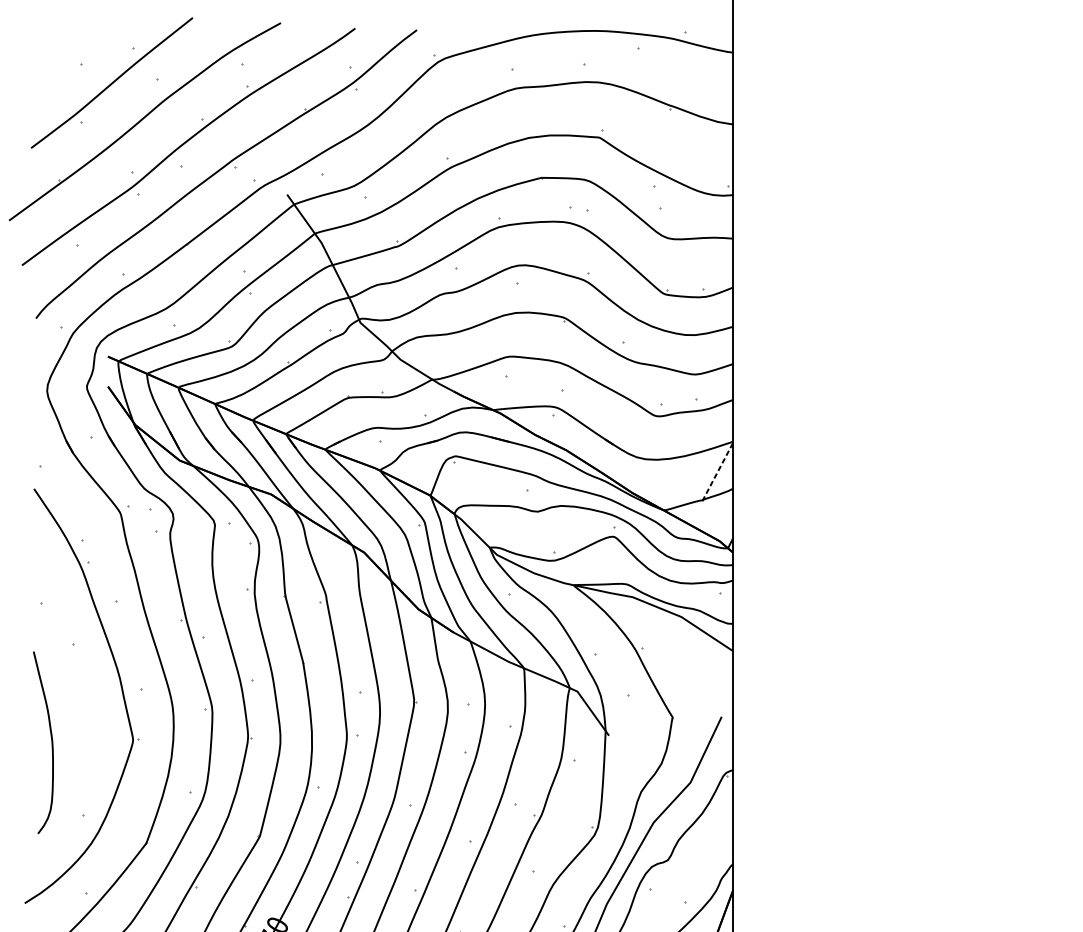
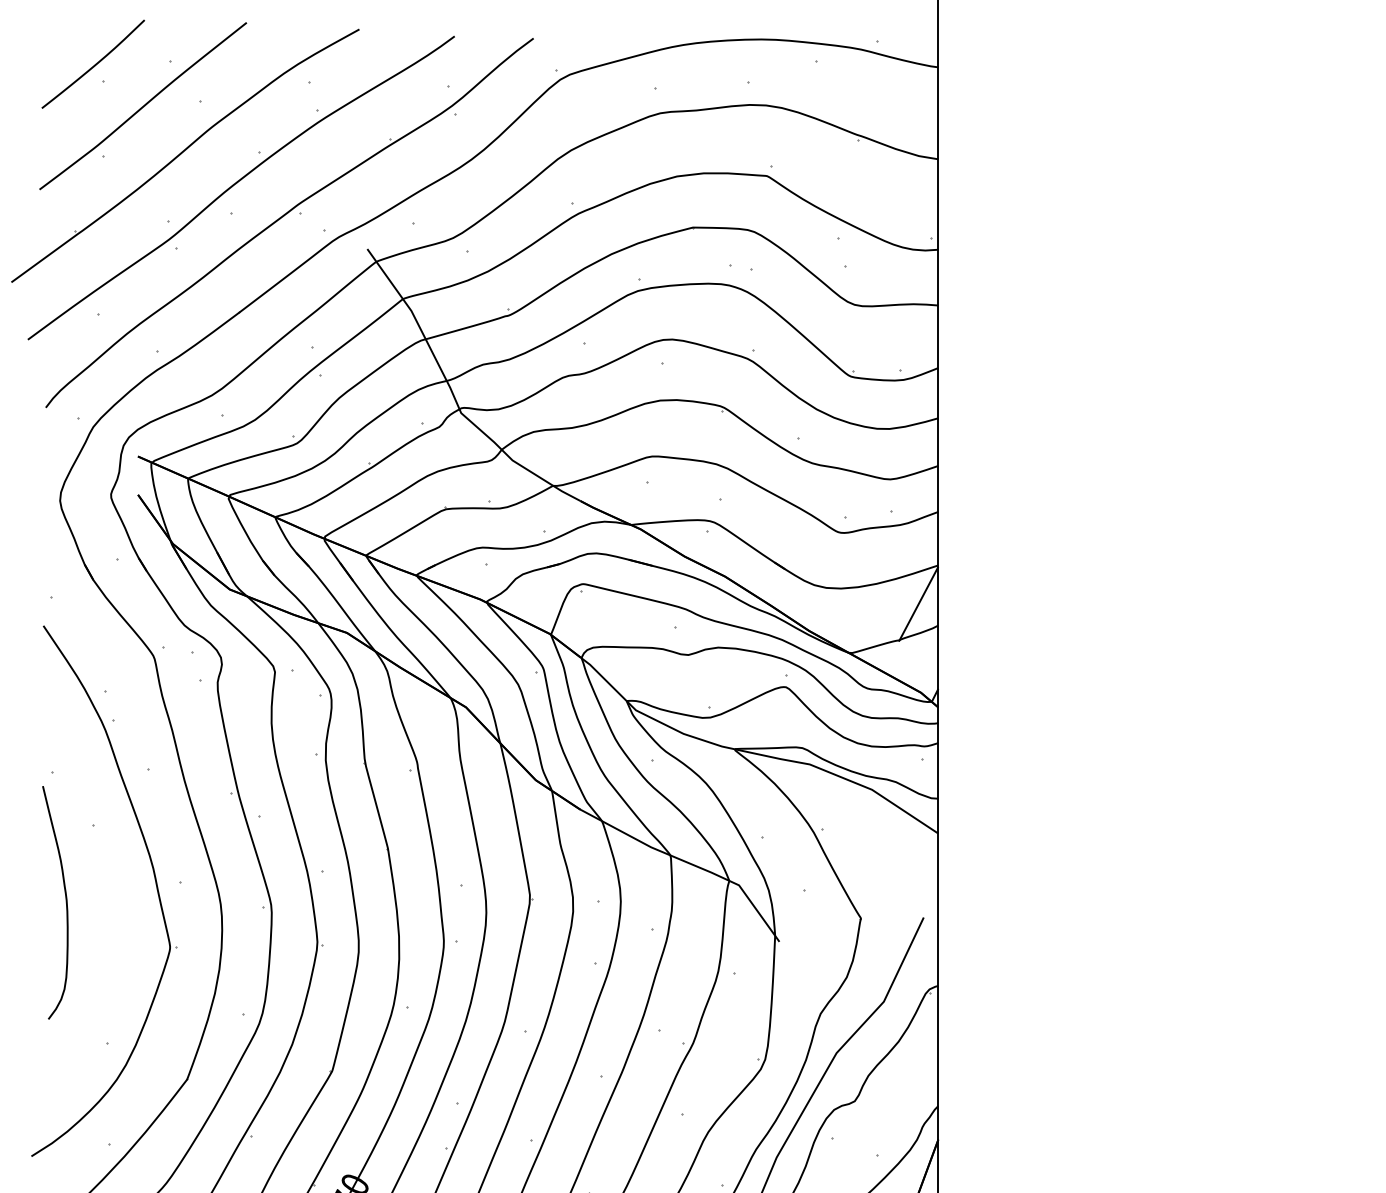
curve: (74, 50) -> (94, 64), added
line: (717, 471) -> (918, 603), dashed -> solid
curve: (51, 742) -> (65, 902), moved

